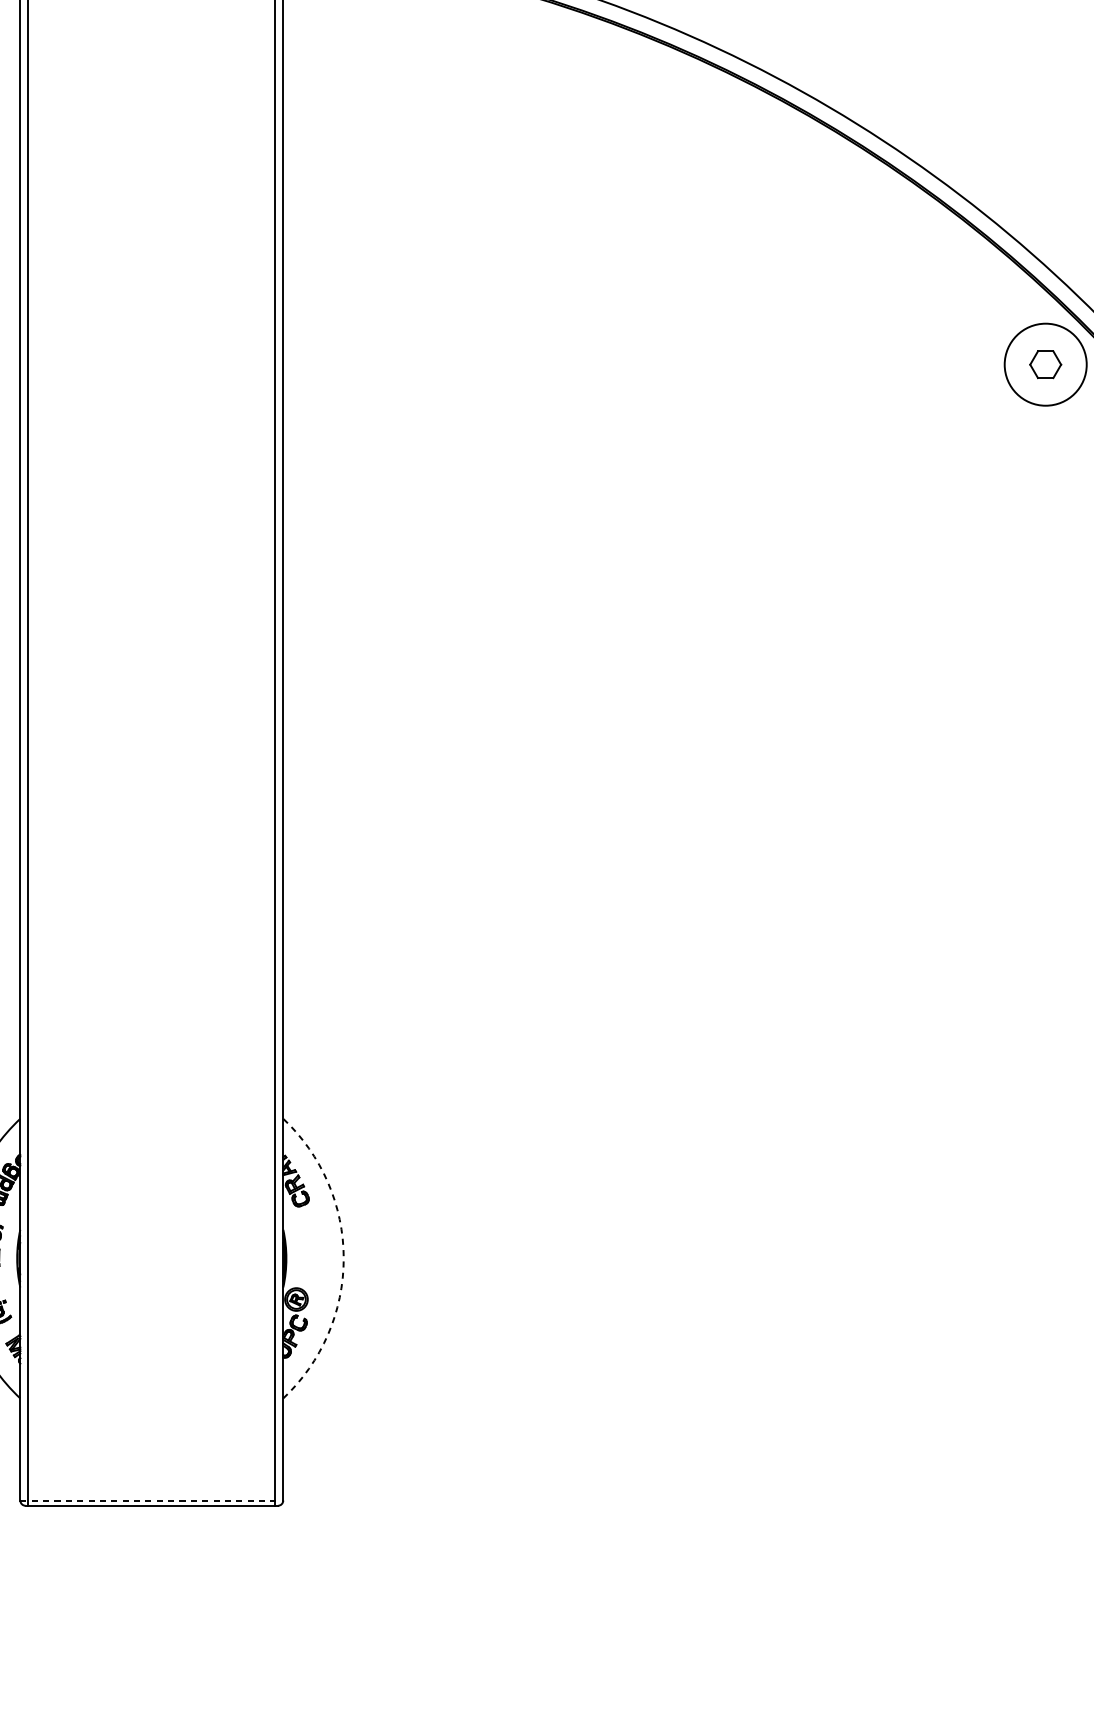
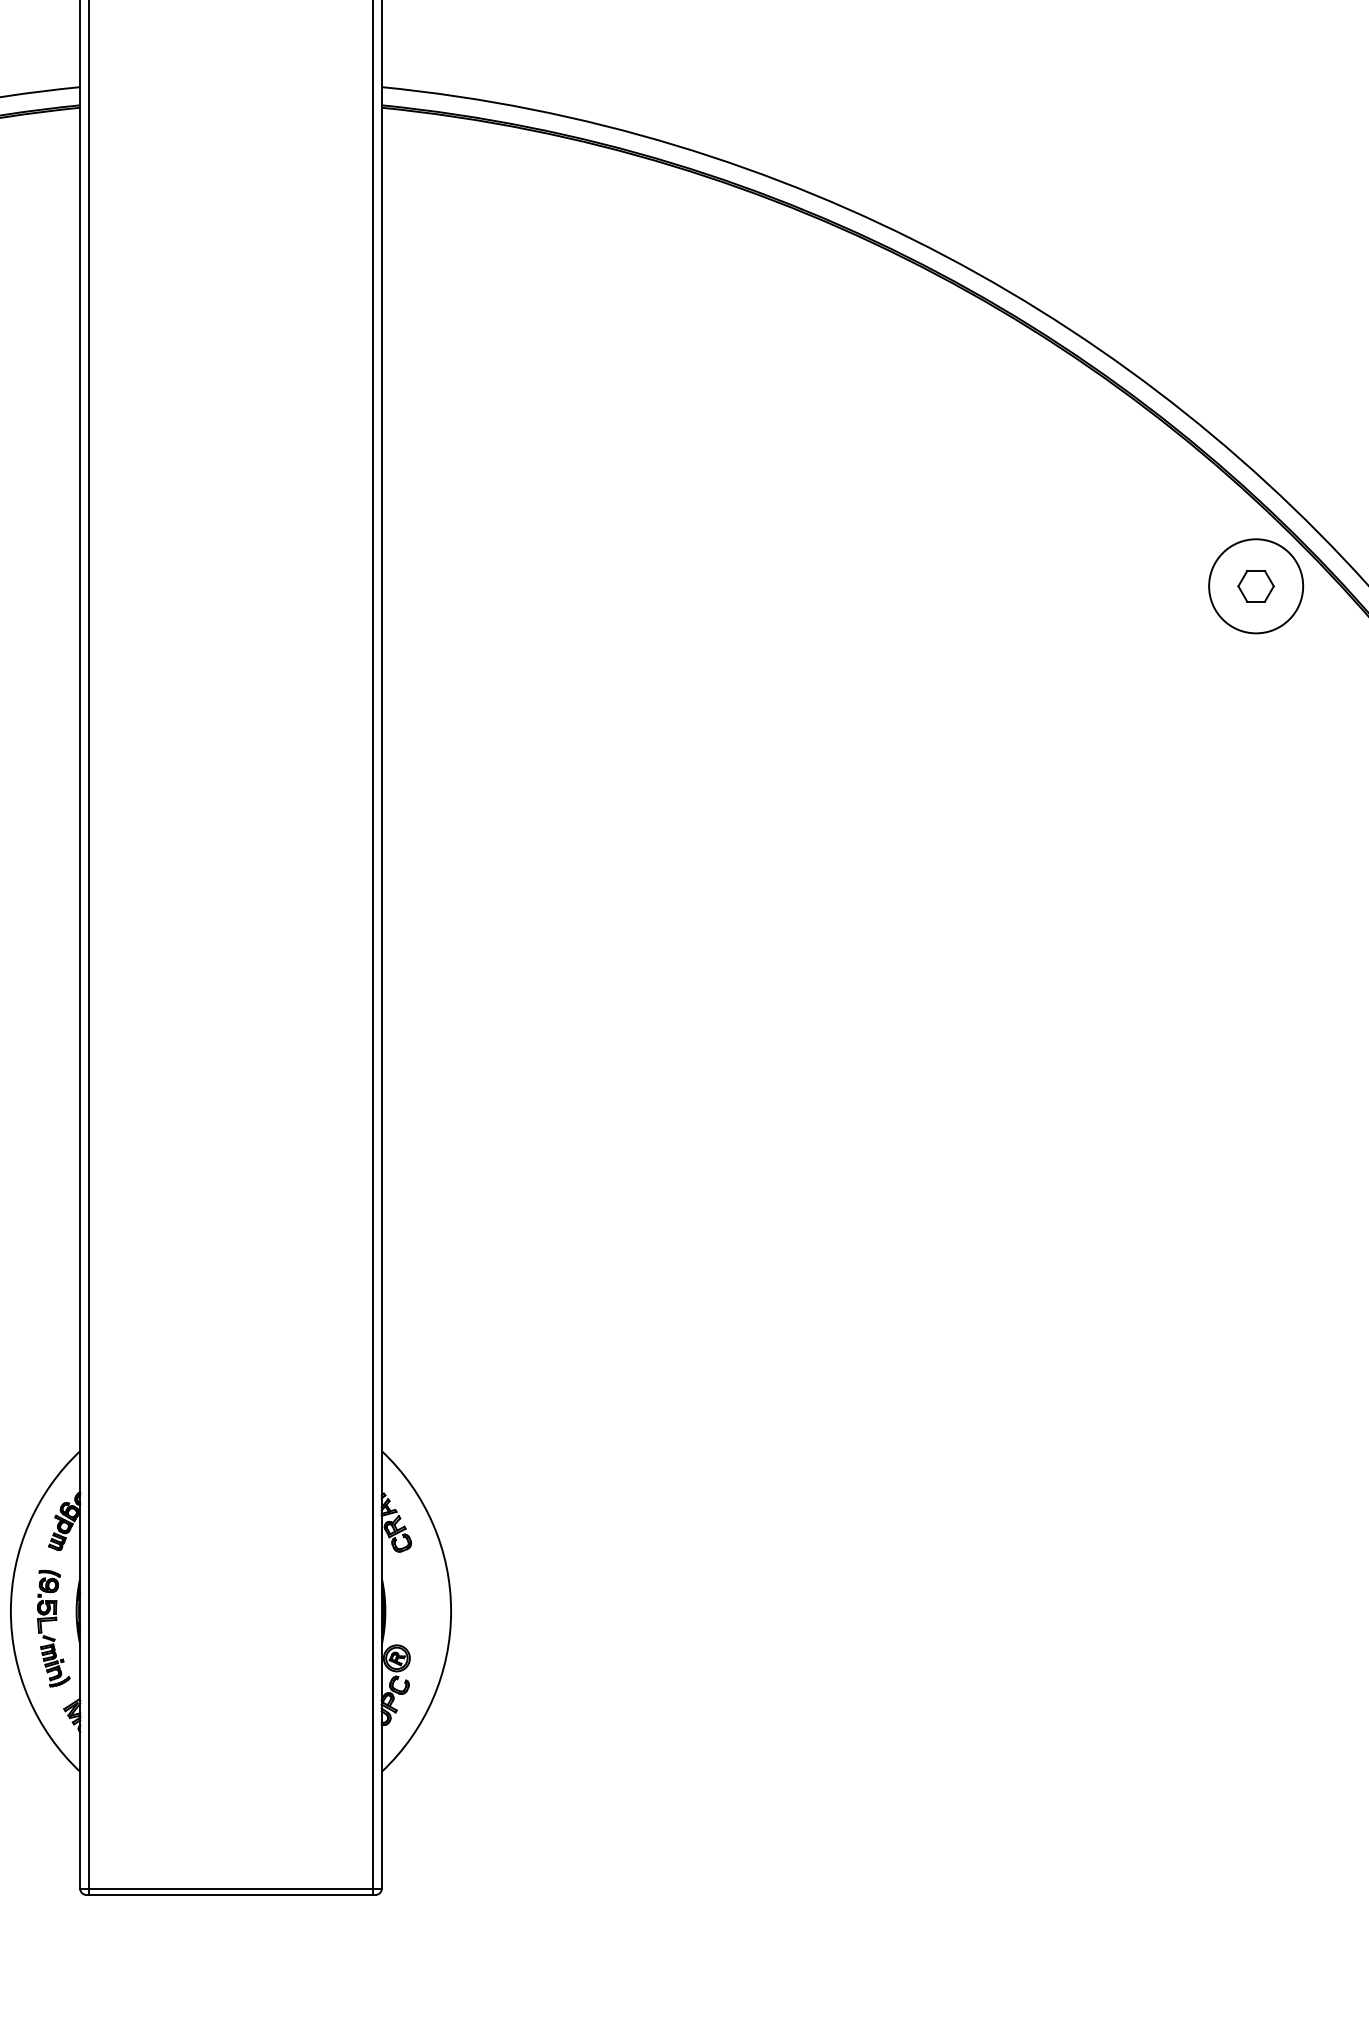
arc: (344, 1258) -> (451, 1611), dashed -> solid
line: (152, 1500) -> (231, 1888), dashed -> solid

